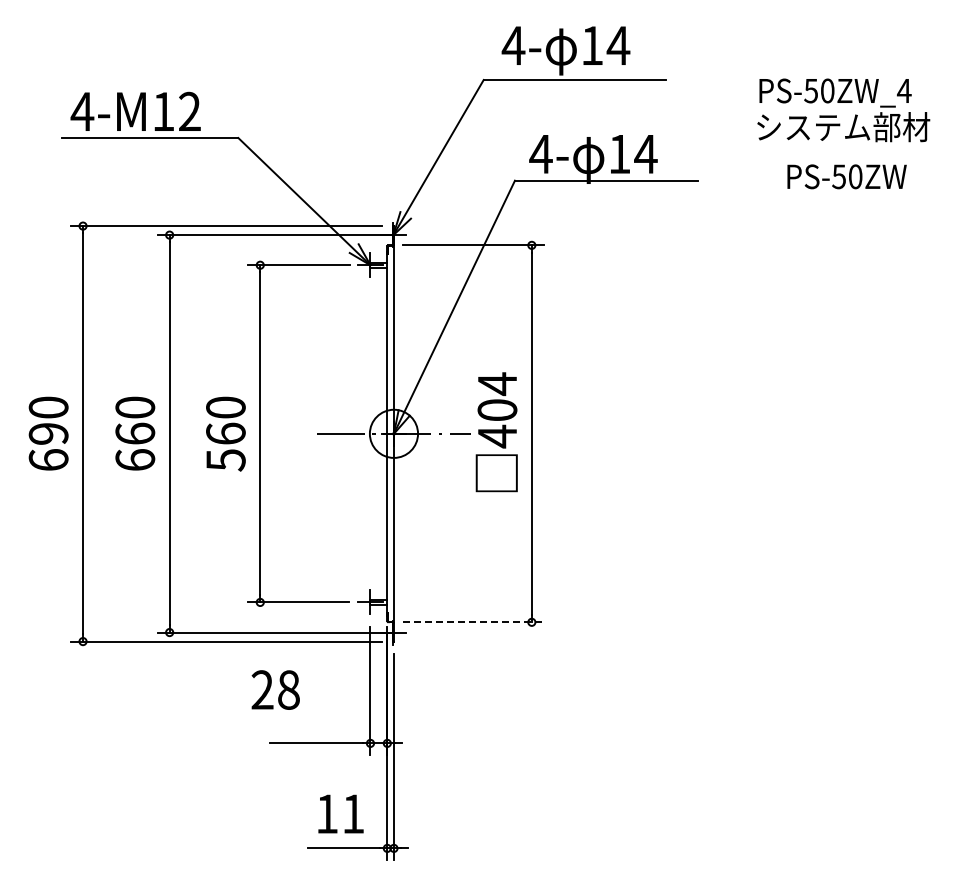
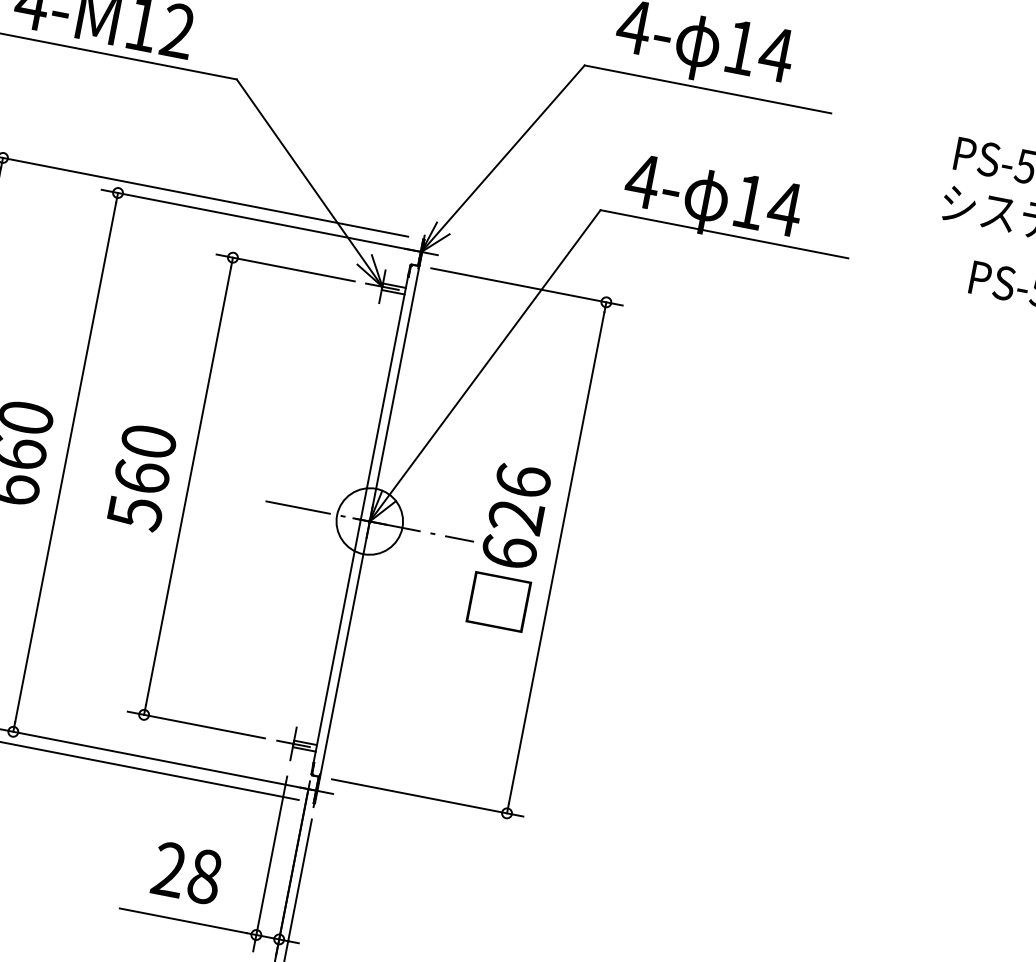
text: (497, 410) -> (516, 517), 404 -> 626
line: (473, 622) -> (427, 798), dashed -> solid
text: (275, 689) -> (186, 872), moved

